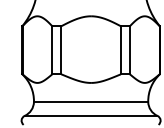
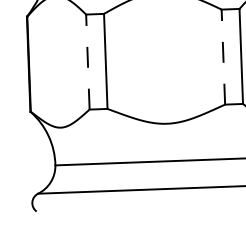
line: (52, 49) -> (88, 60), solid -> dashed
line: (120, 49) -> (222, 55), solid -> dashed

